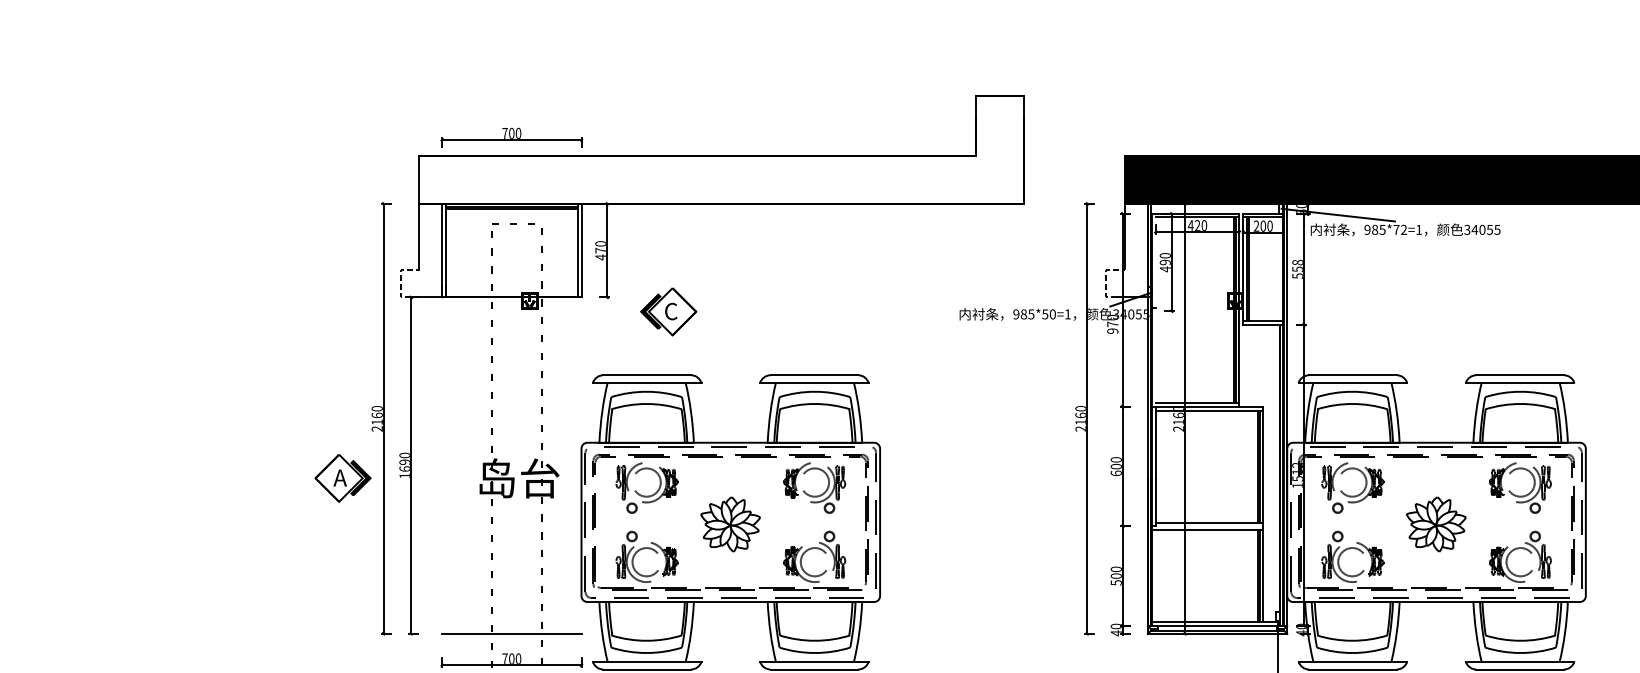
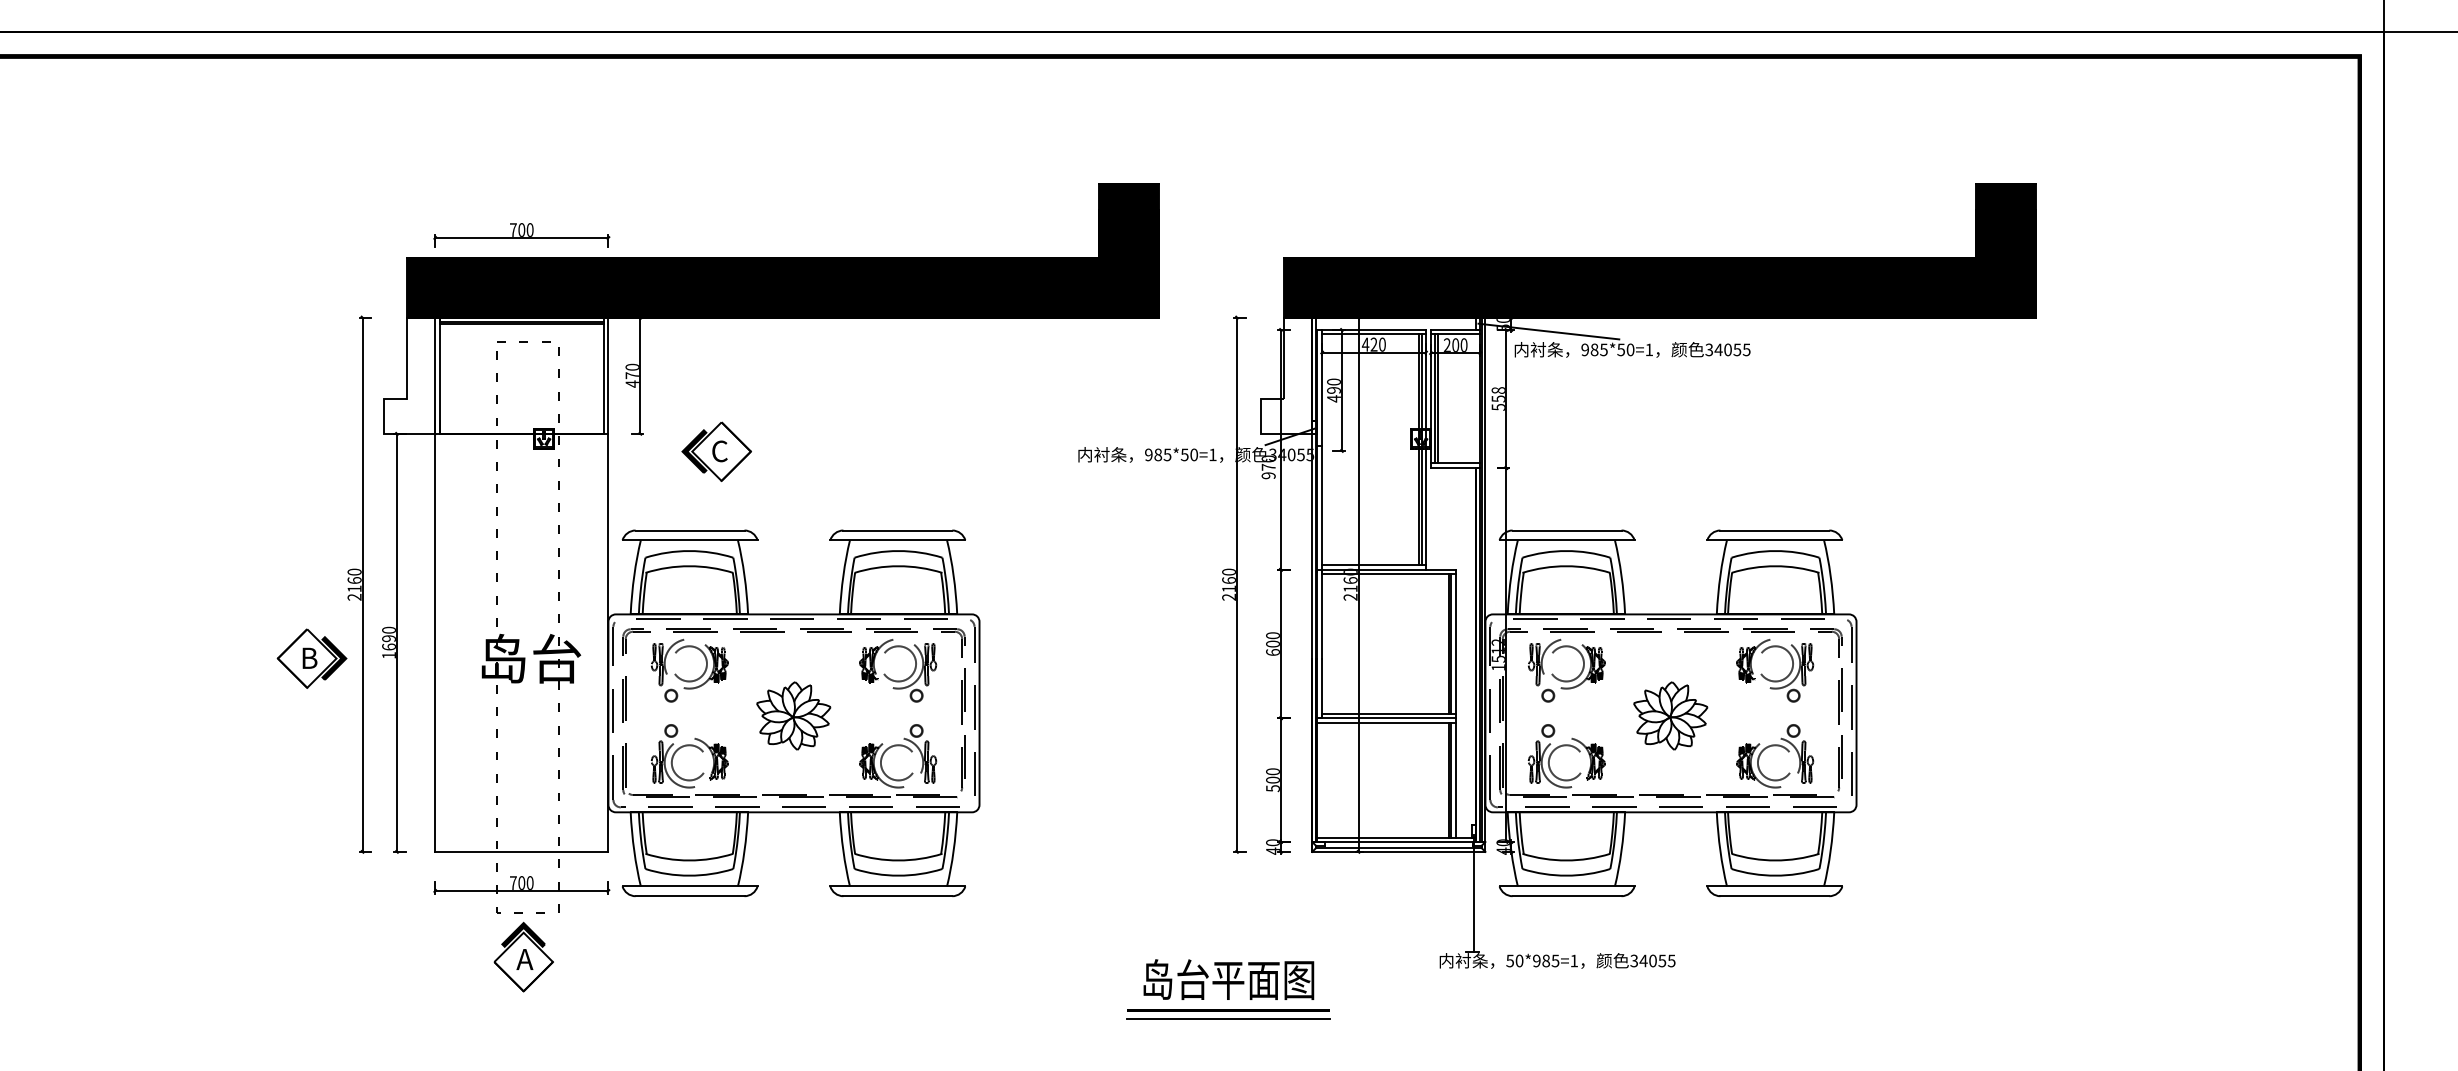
fill: (721, 149) -> (782, 250), added
text: (1399, 229) -> (1625, 349), 985*72=1 -> 985*50=1
line: (400, 279) -> (383, 411), dashed -> solid
line: (1106, 279) -> (1260, 411), dashed -> solid
line: (1156, 310) -> (1322, 450), added
line: (442, 465) -> (435, 642), added
line: (581, 465) -> (608, 642), added
text: (340, 477) -> (308, 657), A -> B
line: (1207, 526) -> (1386, 718), added

